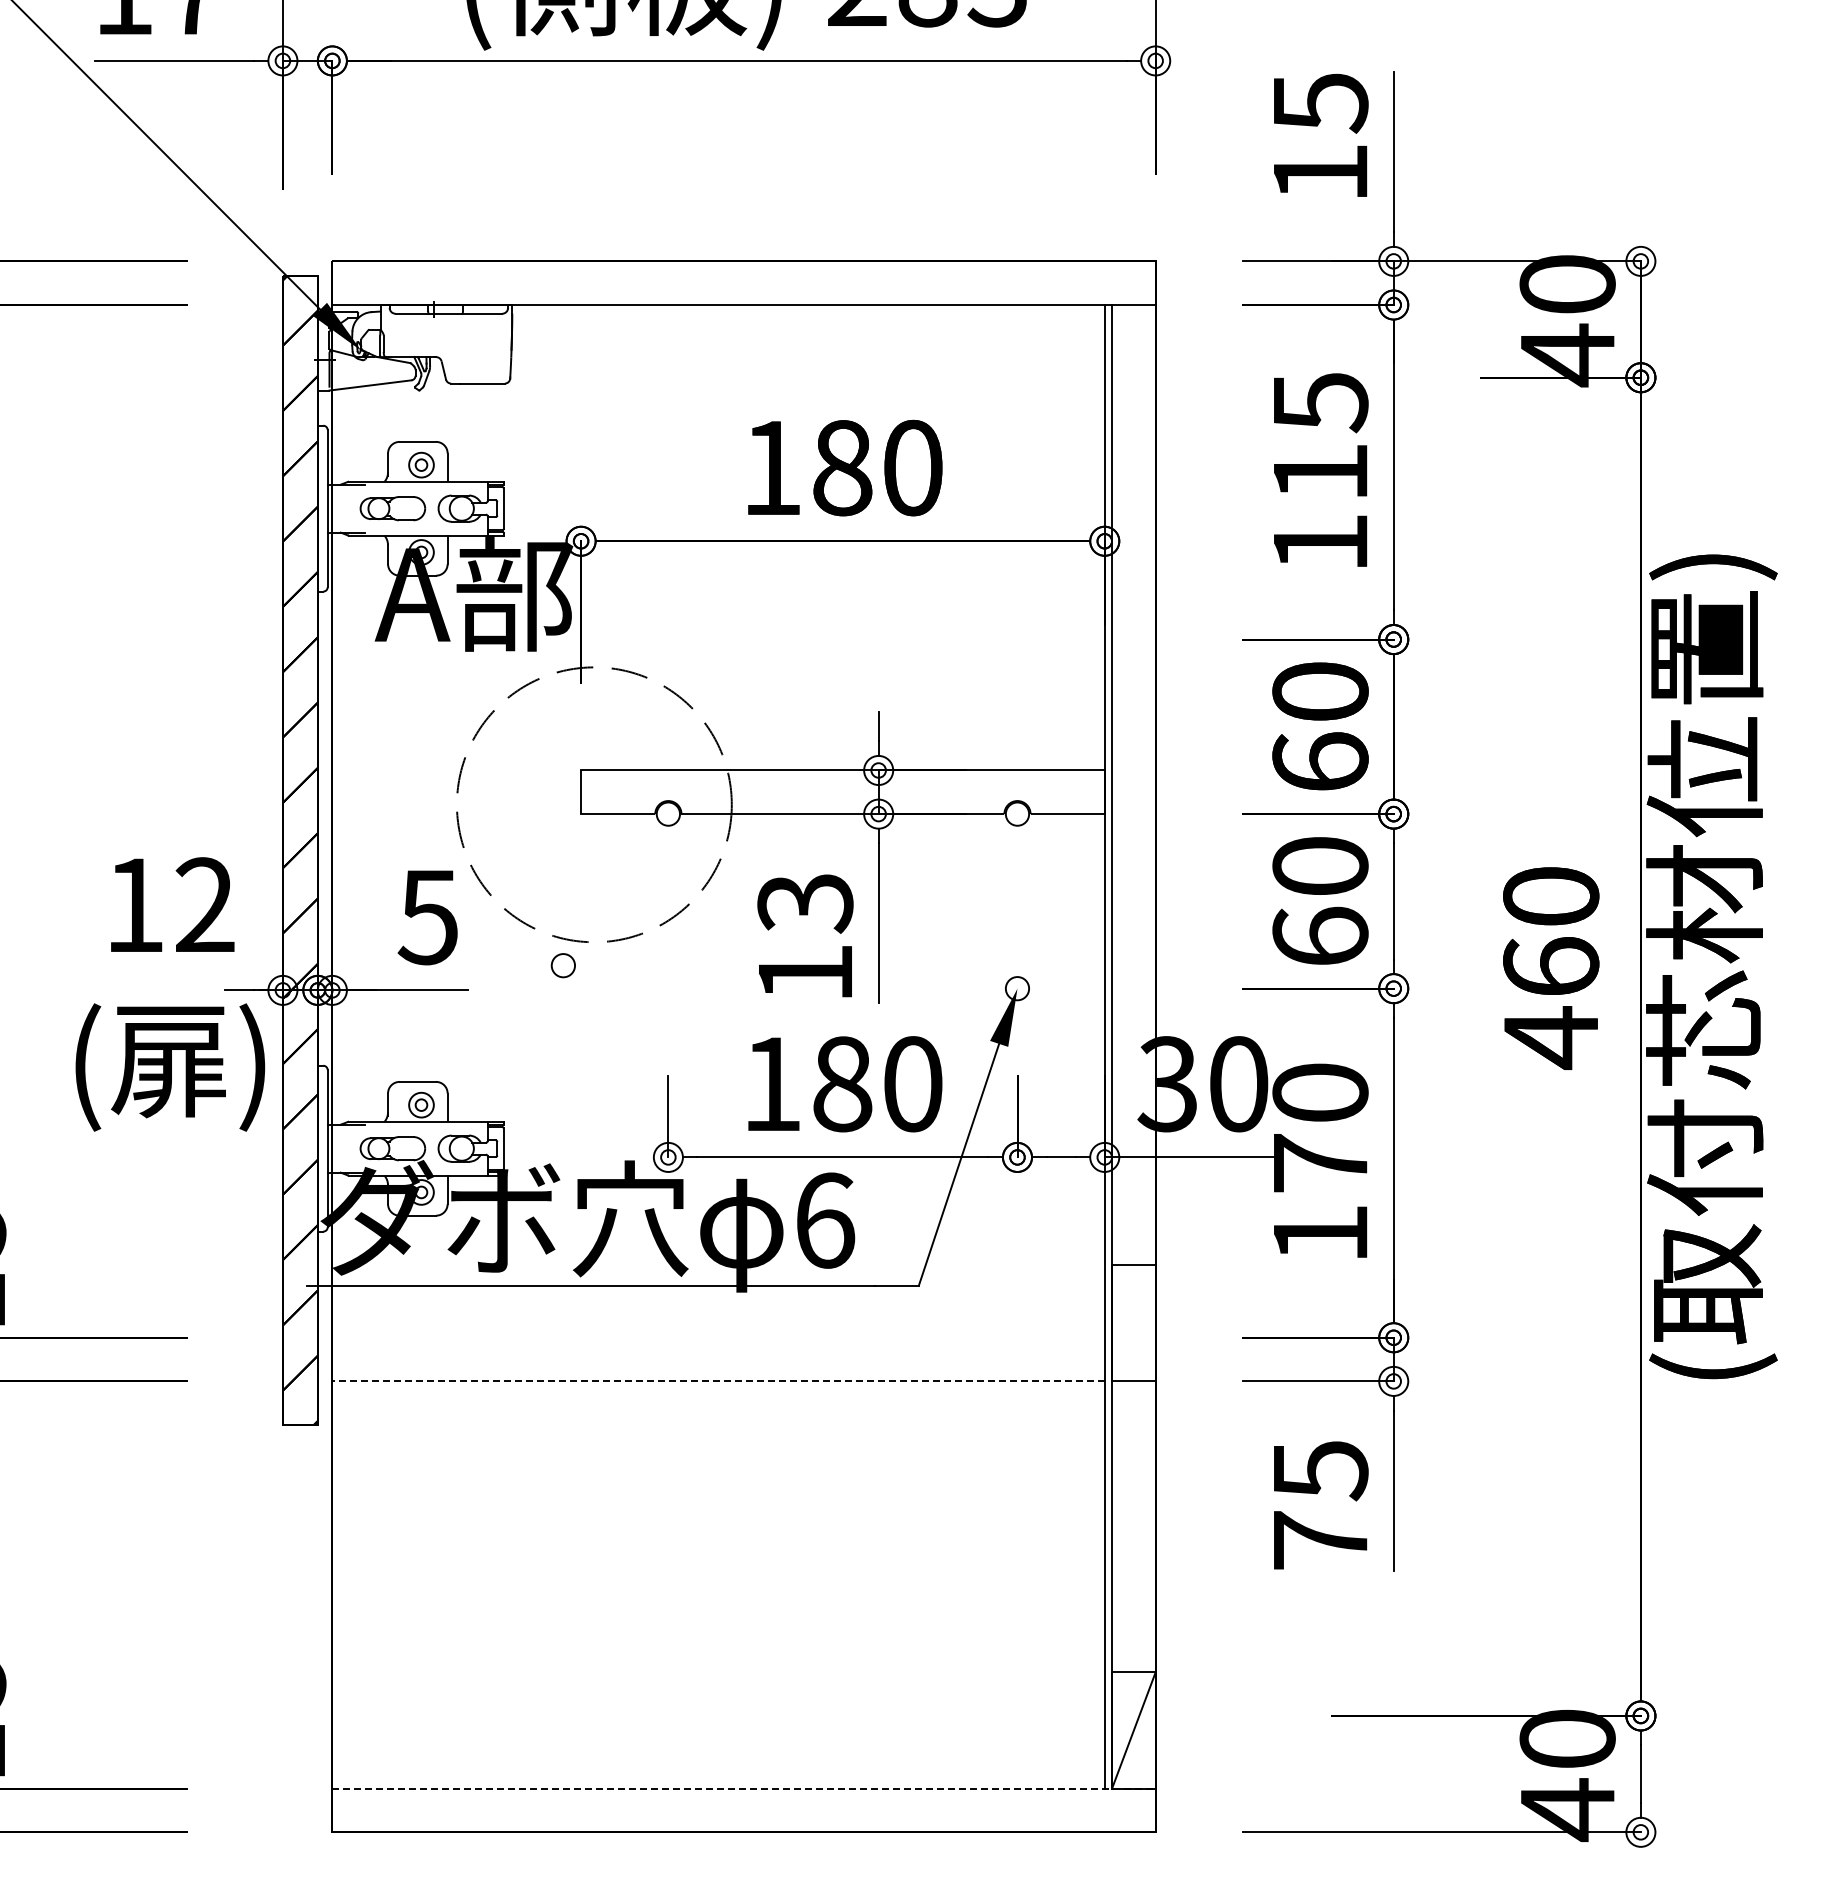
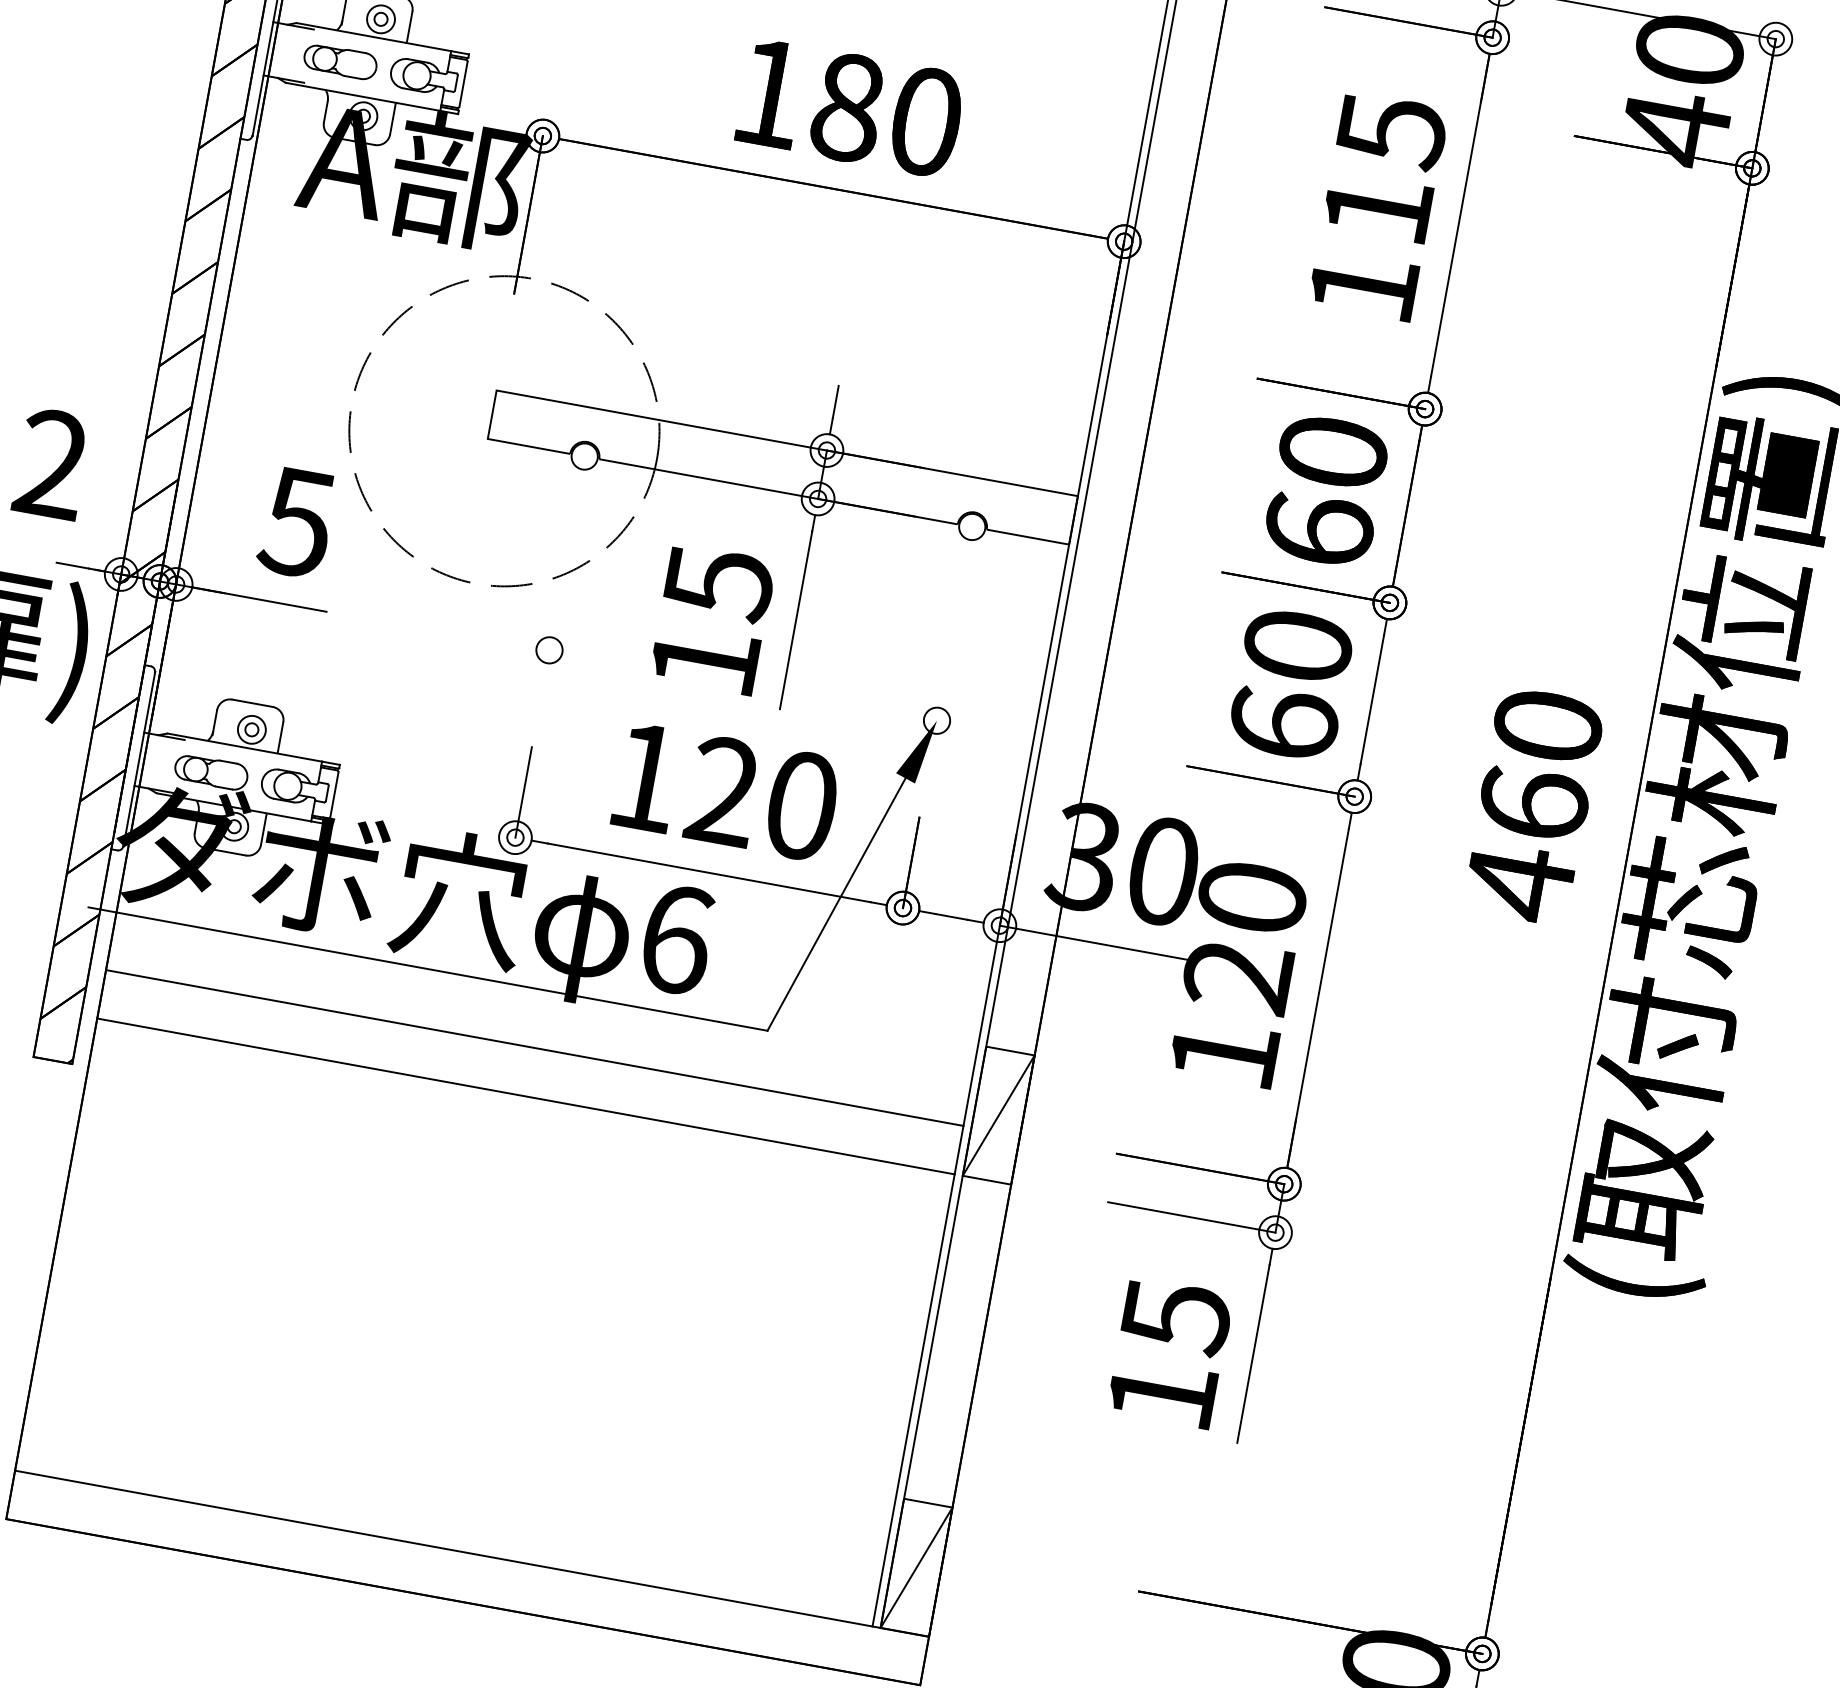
text: (805, 904) -> (718, 584), 13 -> 15
circle: (562, 965) -> (548, 649), moved
text: (842, 1084) -> (723, 791), 180 -> 120
text: (1319, 1163) -> (1237, 975), 170 -> 120
line: (1133, 1323) -> (998, 1115), added
line: (718, 1337) -> (534, 1047), added
line: (718, 1381) -> (525, 1096), dashed -> solid
text: (1320, 1540) -> (1162, 1394), 75 -> 15
line: (744, 1788) -> (472, 1553), dashed -> solid

